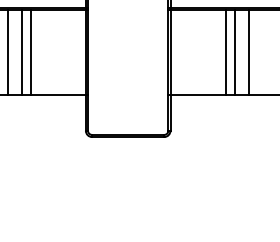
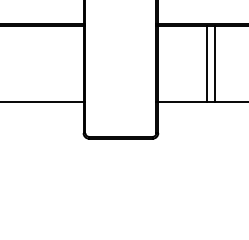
line: (7, 51) -> (14, 63), removed
line: (21, 51) -> (26, 63), removed
line: (31, 51) -> (35, 63), removed
line: (248, 51) -> (227, 63), removed

